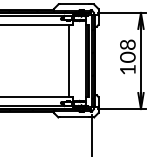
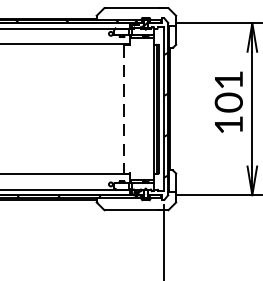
text: (127, 44) -> (228, 79), 108 -> 101
line: (69, 60) -> (124, 108), solid -> dashed

